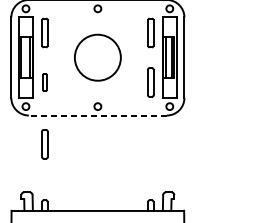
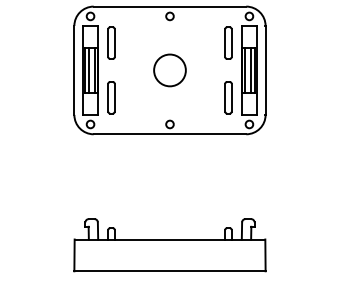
line: (24, 57) -> (88, 70), added
circle: (97, 57) -> (169, 70), size x0.62
part: (44, 82) -> (111, 97), size x1.67
line: (97, 115) -> (169, 134), dashed -> solid
part: (44, 143) -> (111, 165), removed

